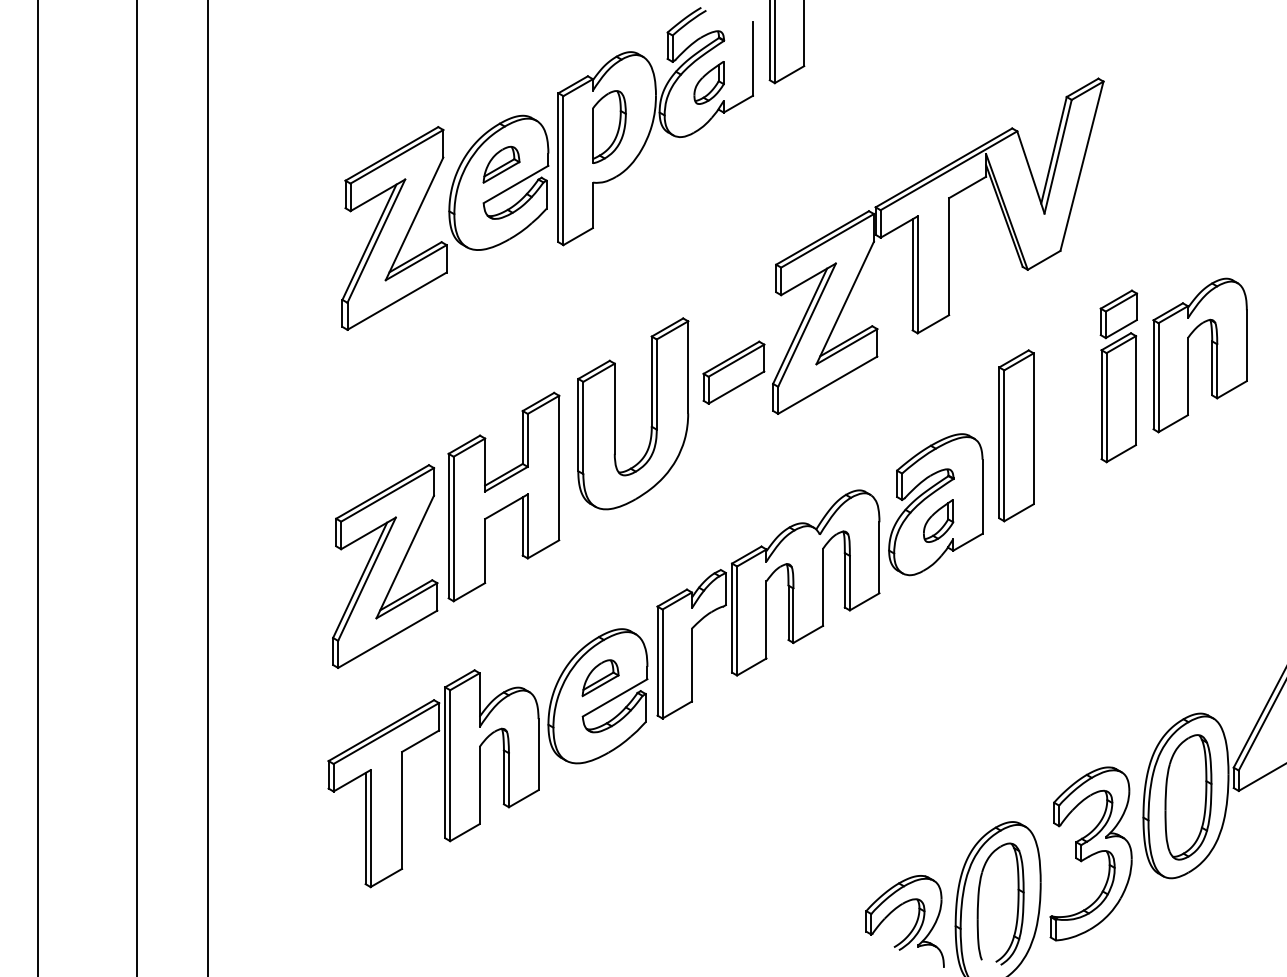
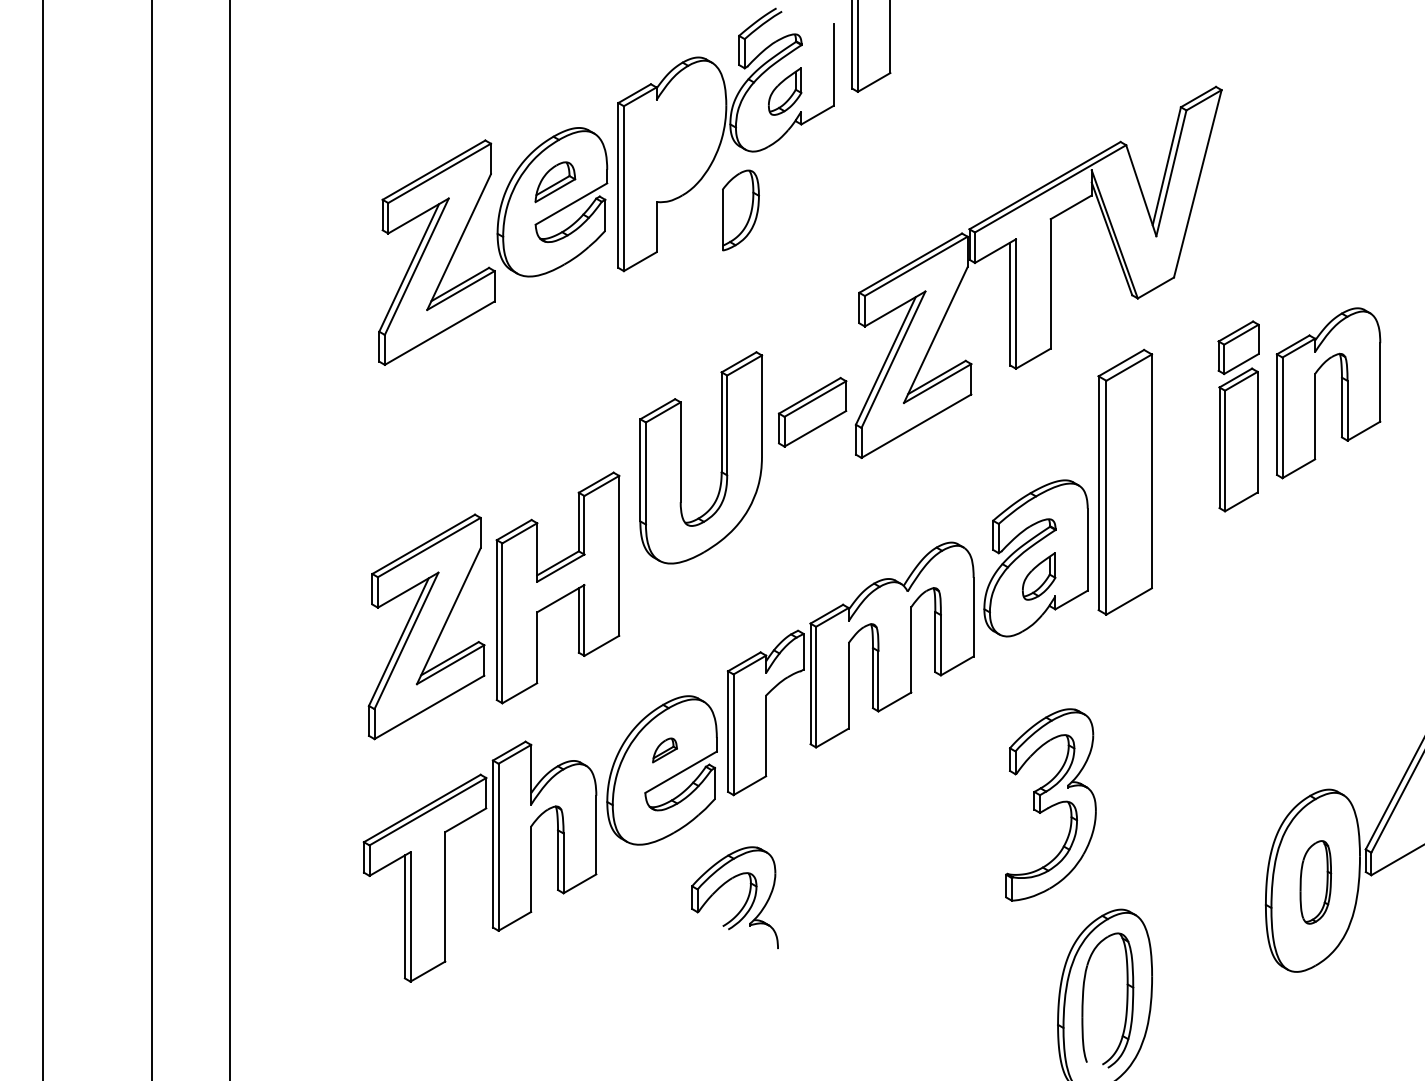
part: (609, 127) -> (740, 210), moved
part: (1016, 435) -> (1125, 481), size x1.4
part: (503, 496) -> (557, 587), moved
part: (600, 678) -> (664, 750), size x0.6
part: (1188, 797) -> (1315, 882), size x0.6
part: (1090, 853) -> (1050, 804), moved
part: (913, 926) -> (744, 903), moved

